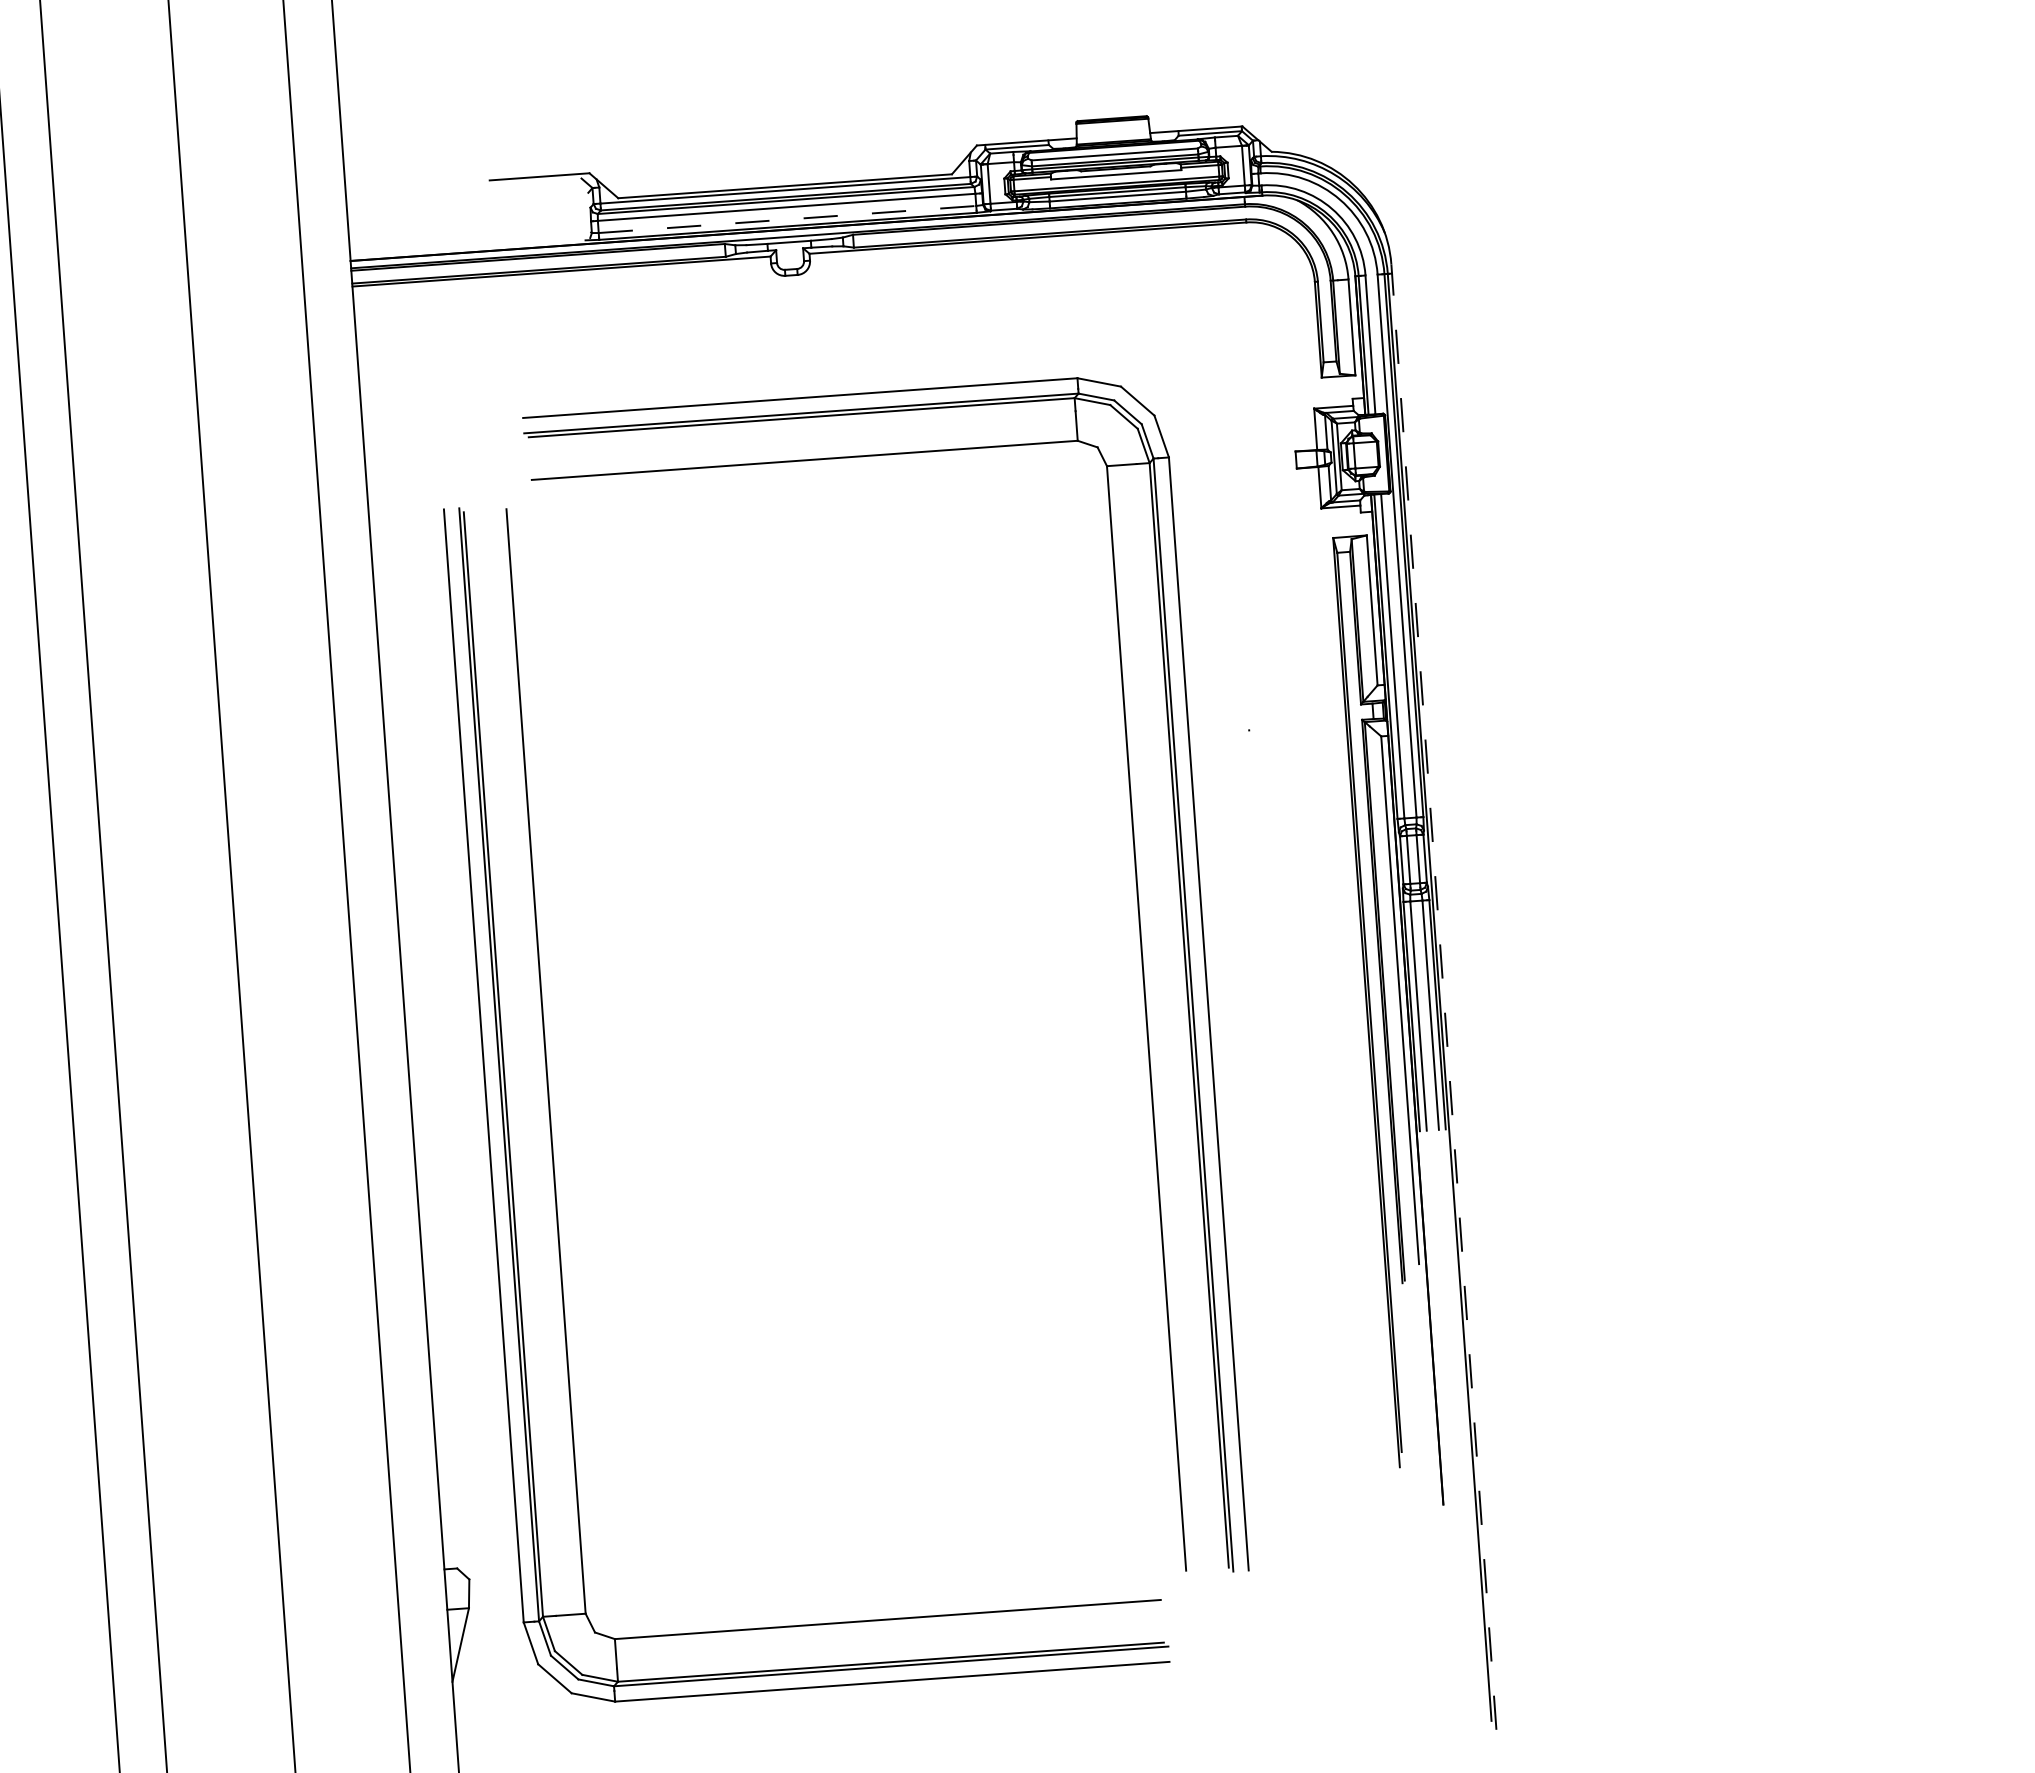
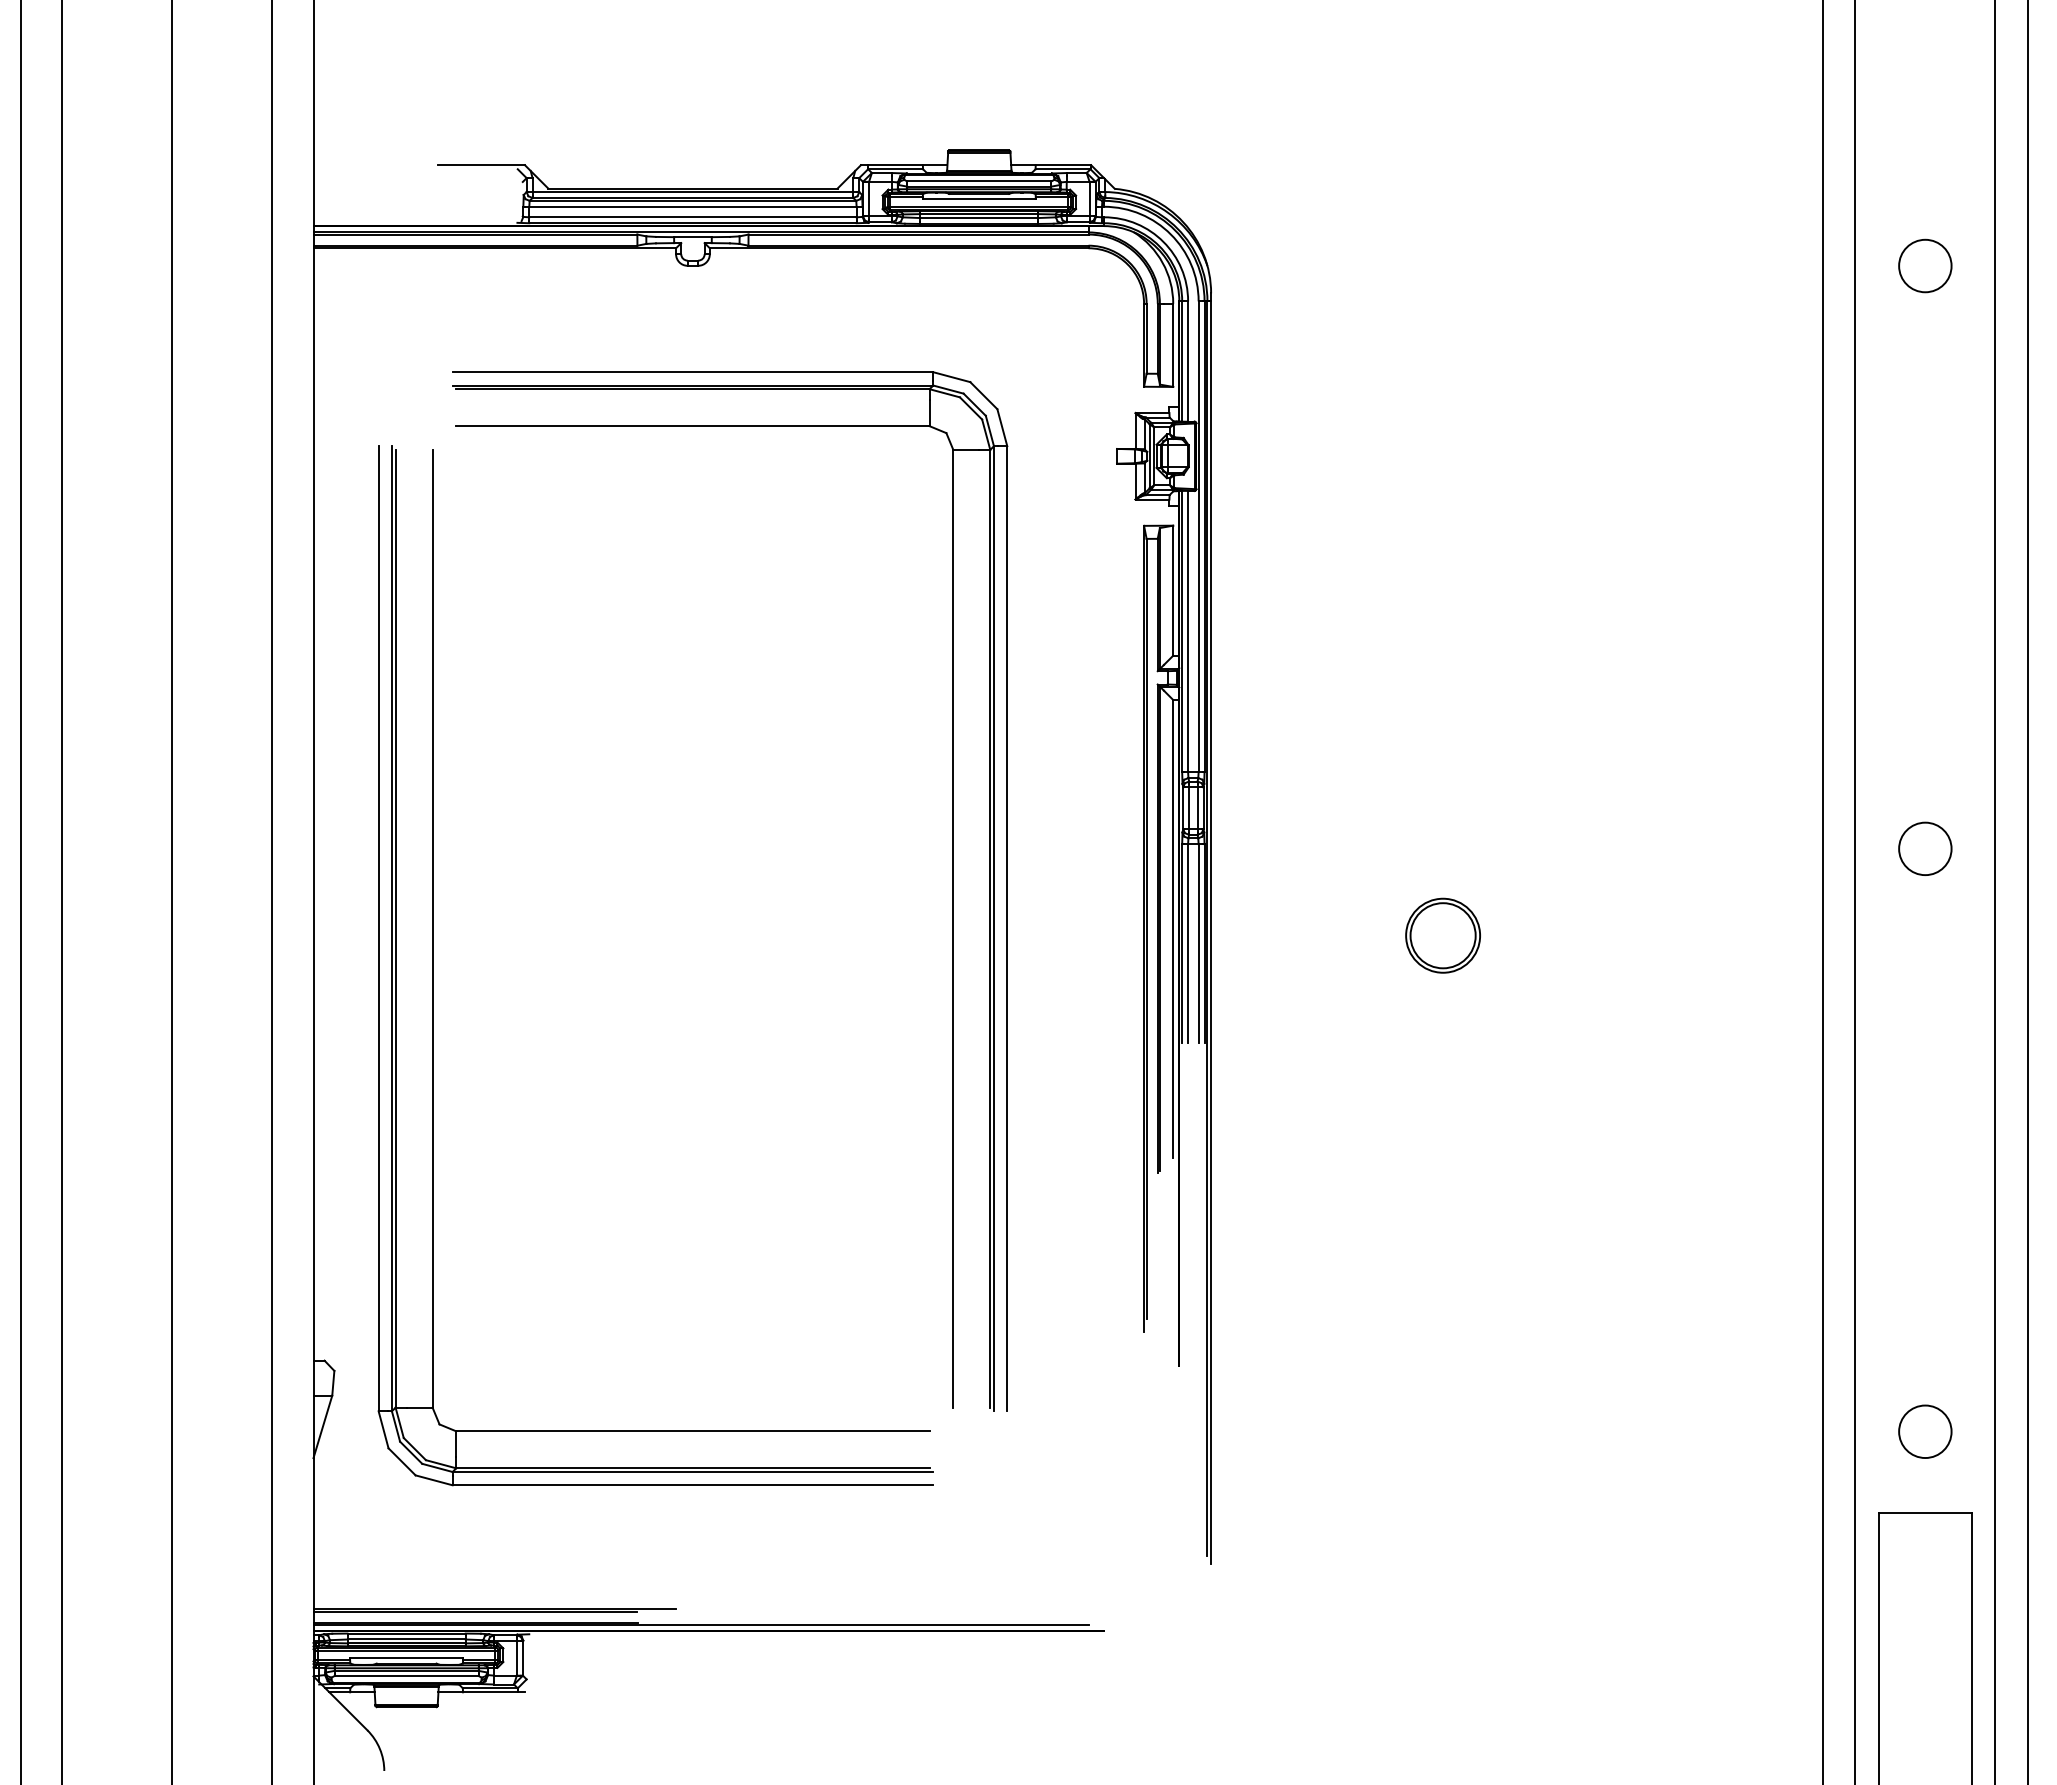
line: (786, 219) -> (692, 217), dashed -> solid
part: (1711, 985) -> (1442, 935), added
line: (1444, 996) -> (1211, 928), dashed -> solid

